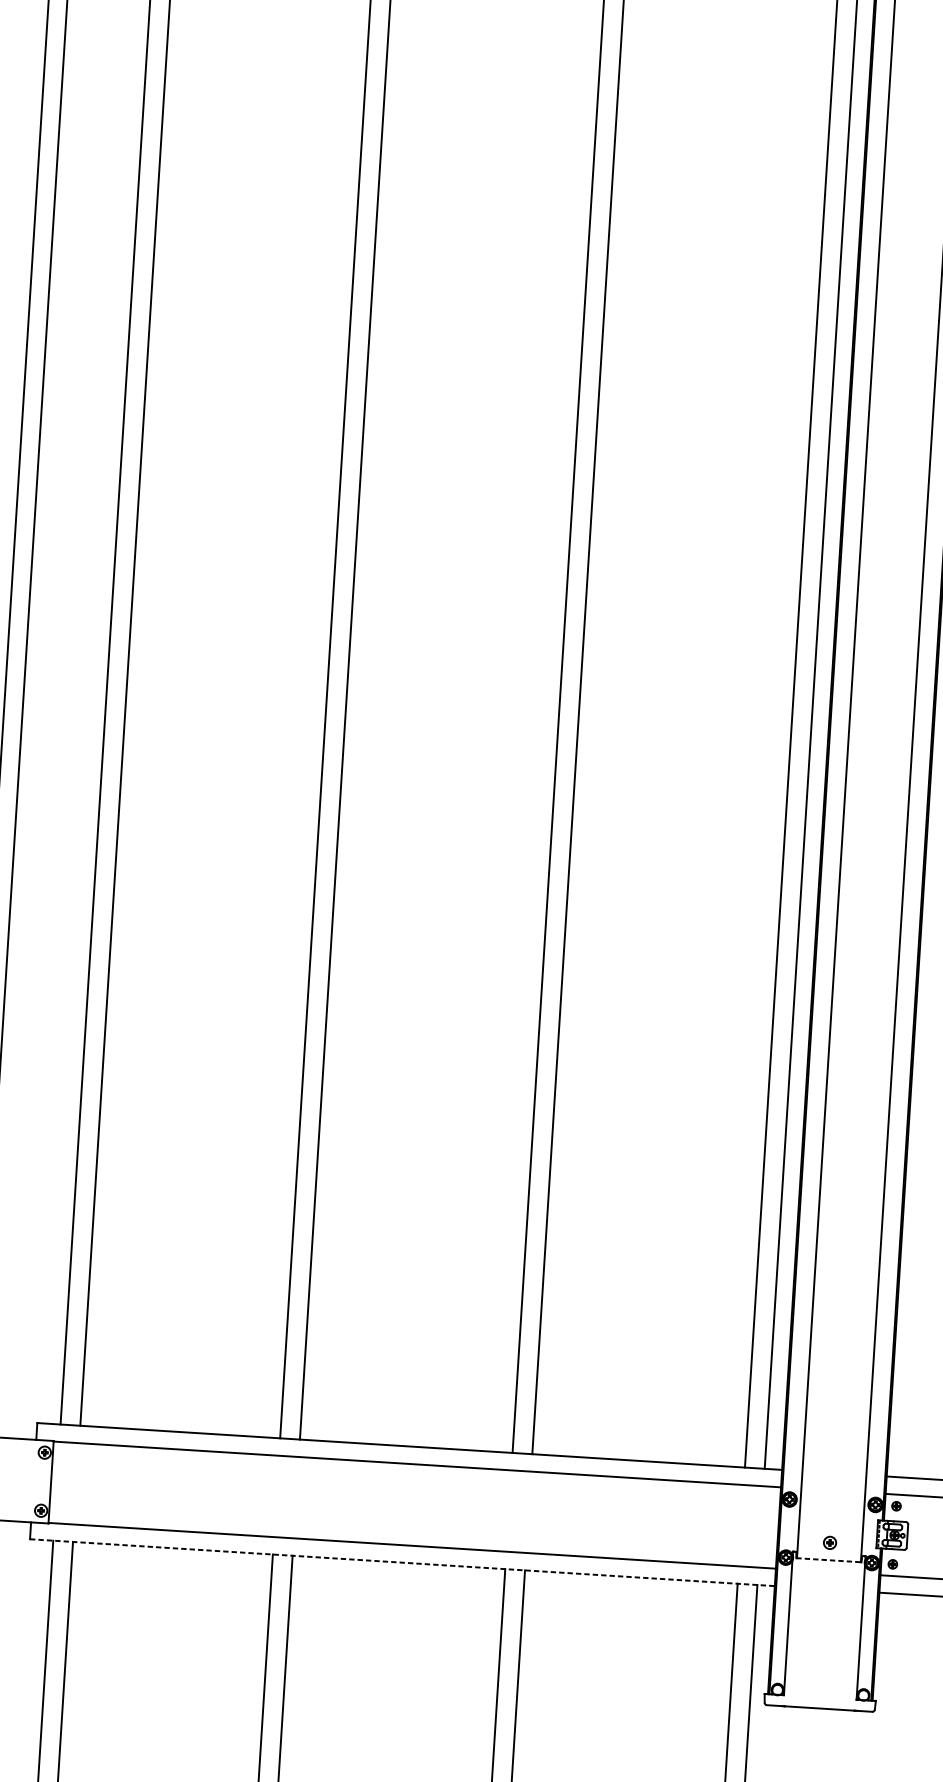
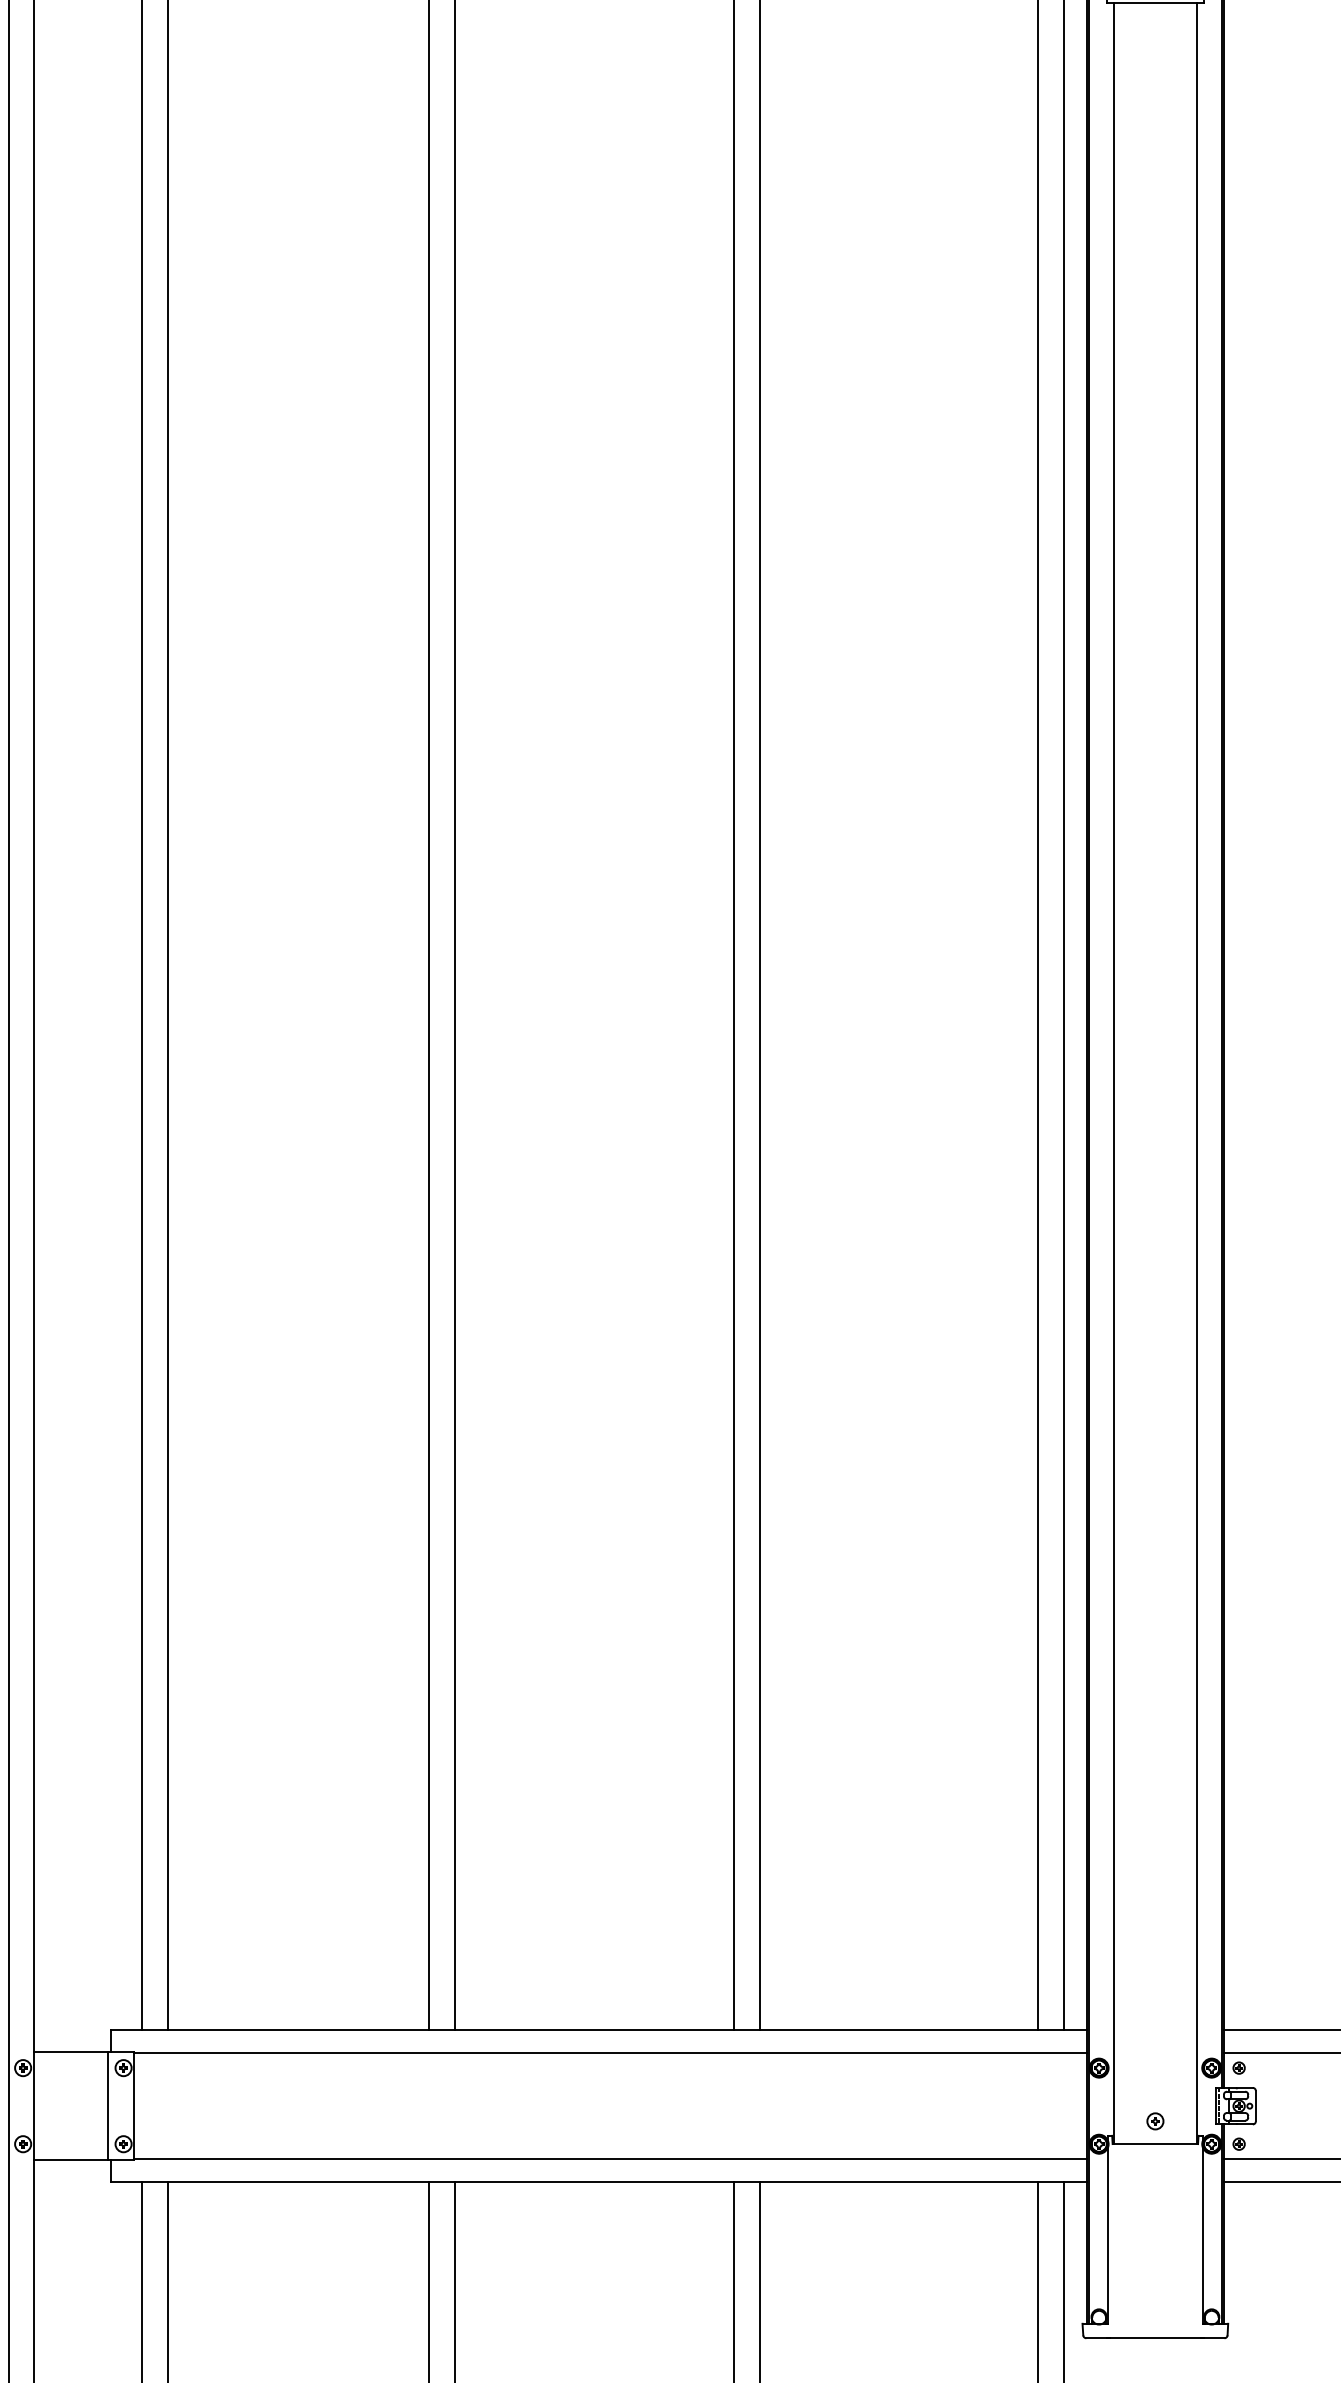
line: (30, 1481) -> (107, 2106), added
line: (828, 1560) -> (1155, 2144), dashed -> solid
line: (402, 1562) -> (599, 2182), dashed -> solid

